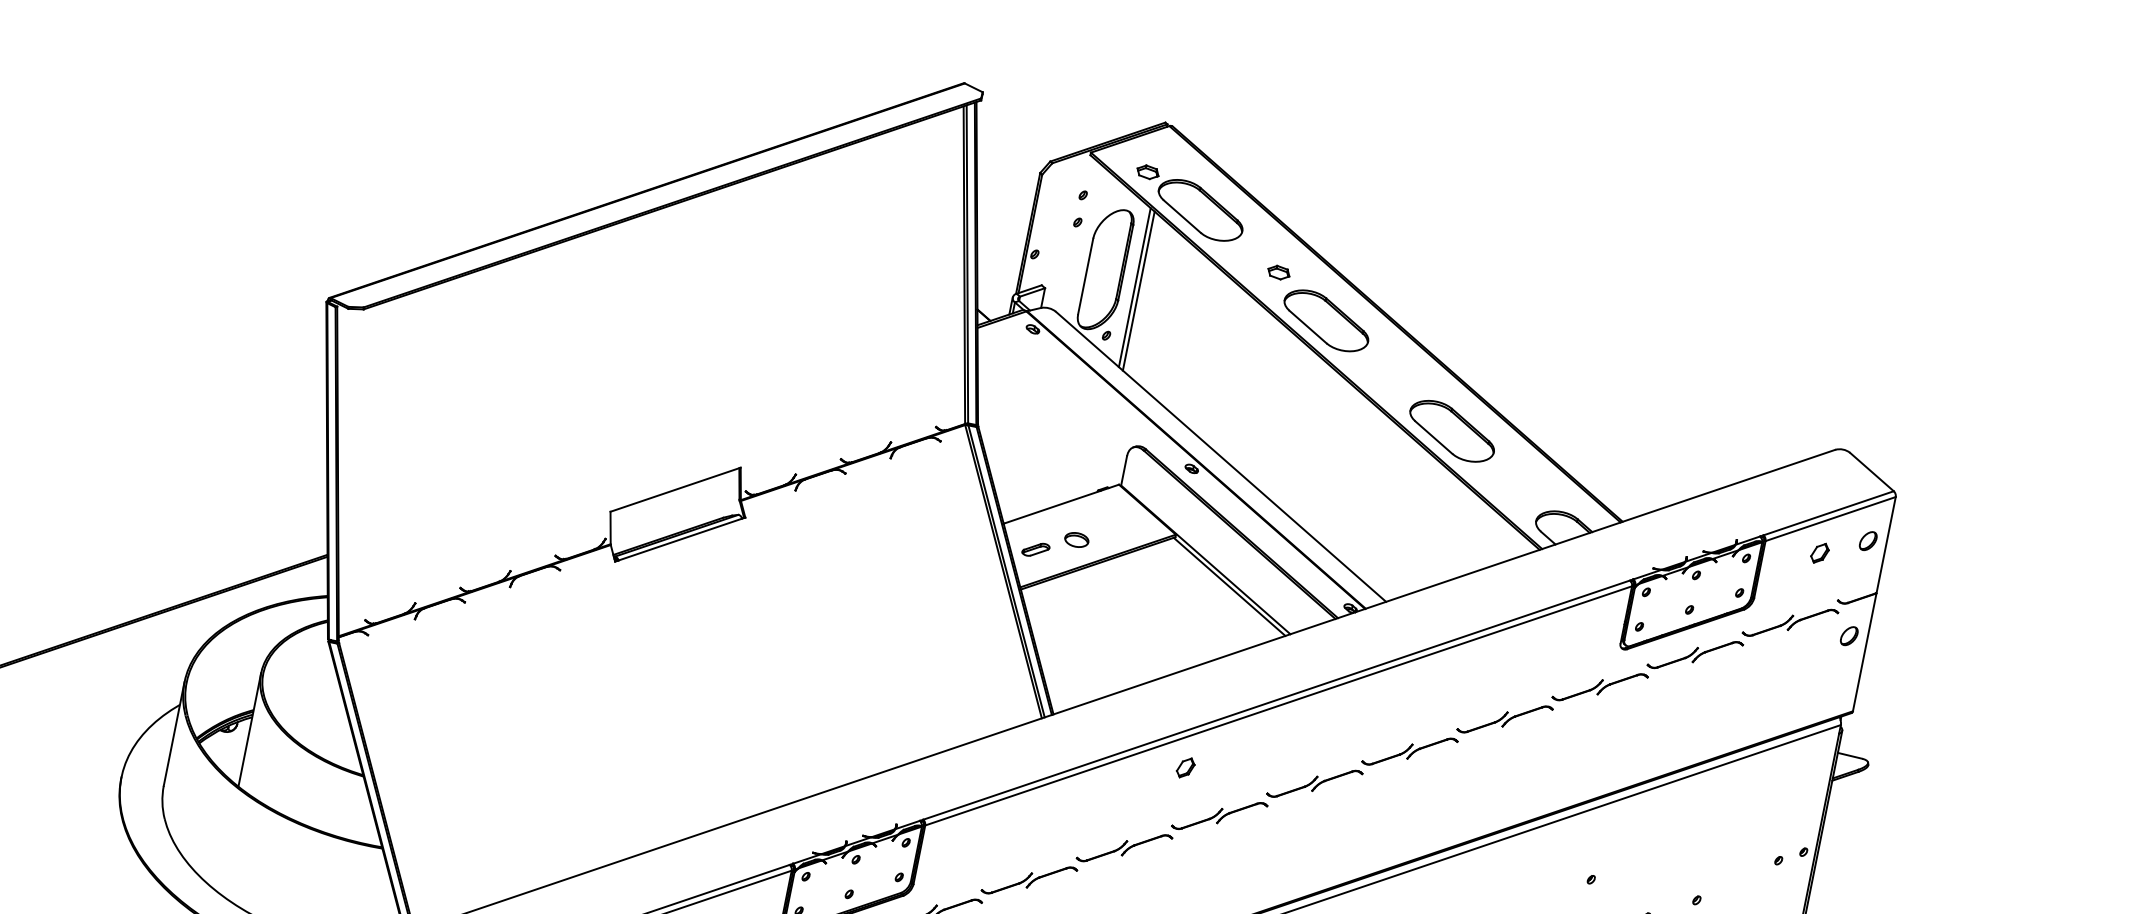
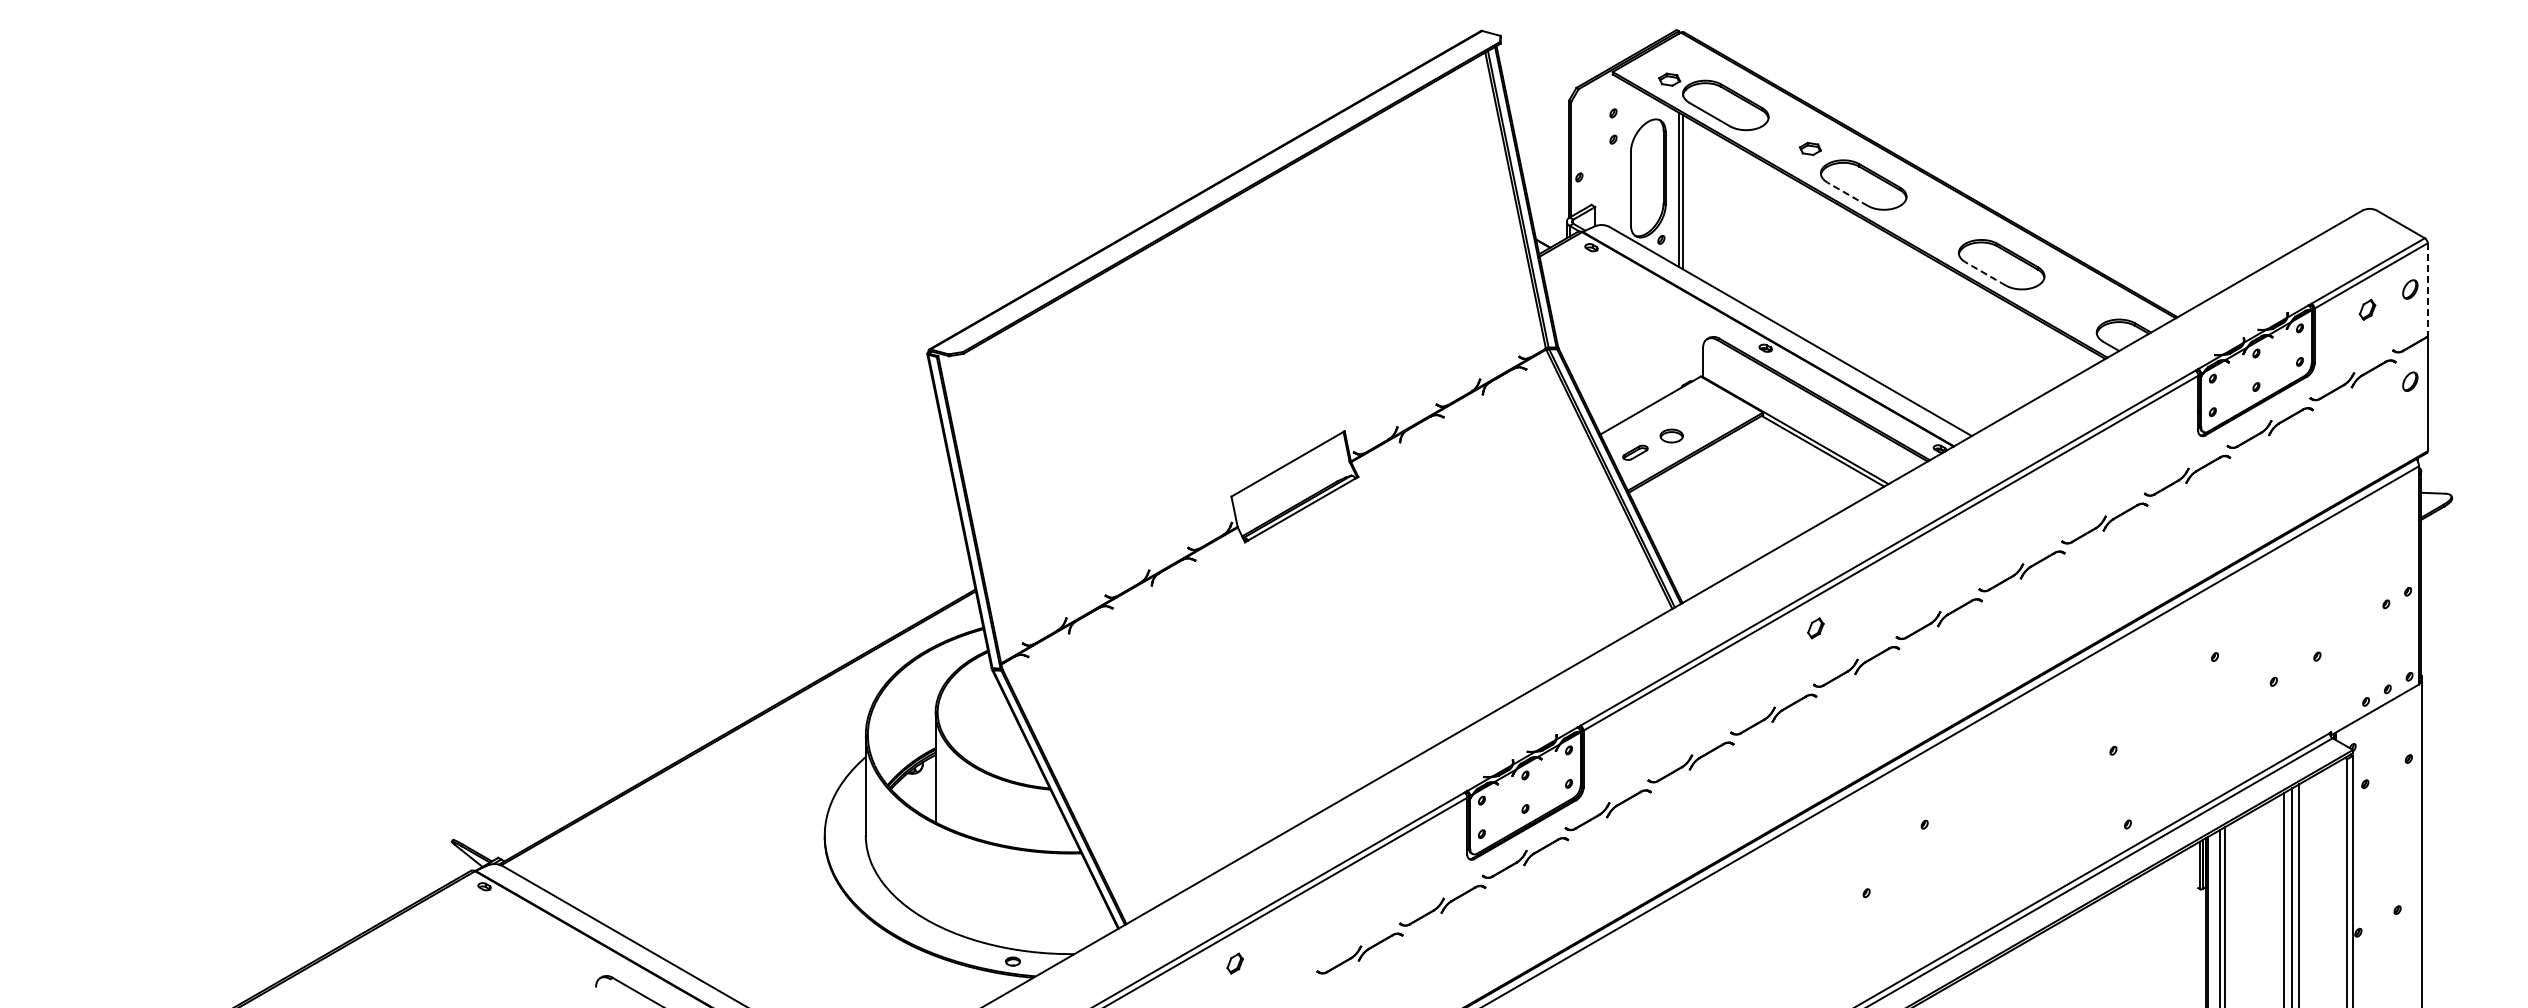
line: (1307, 327) -> (1847, 194), solid -> dashed
line: (1433, 437) -> (1985, 273), solid -> dashed
line: (1885, 544) -> (2427, 289), solid -> dashed

